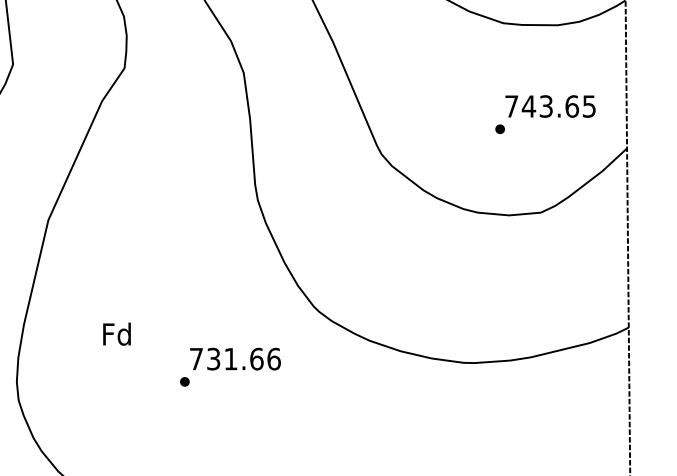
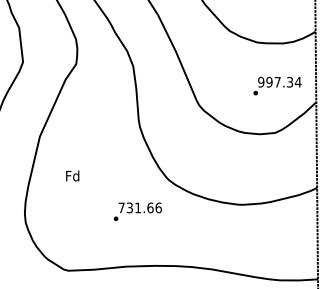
text: (549, 104) -> (279, 81), 743.65 -> 997.34
text: (116, 333) -> (72, 175), moved
text: (229, 366) -> (137, 211), moved

